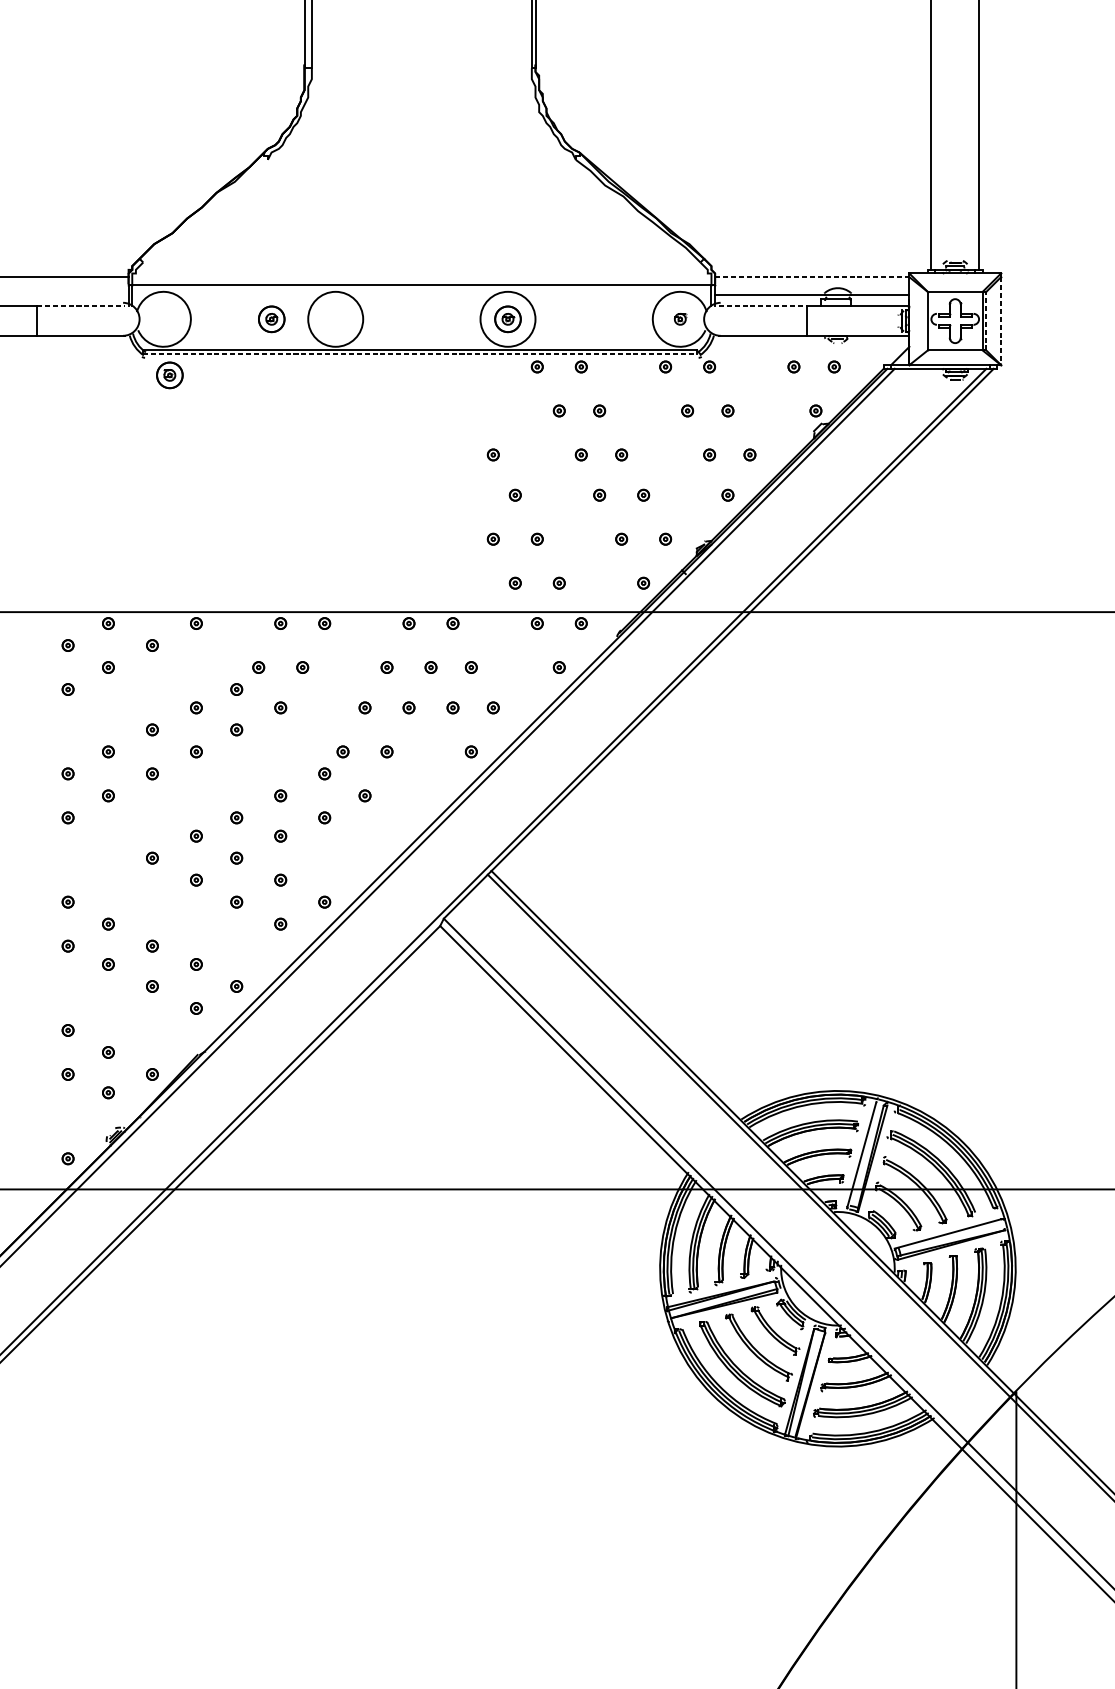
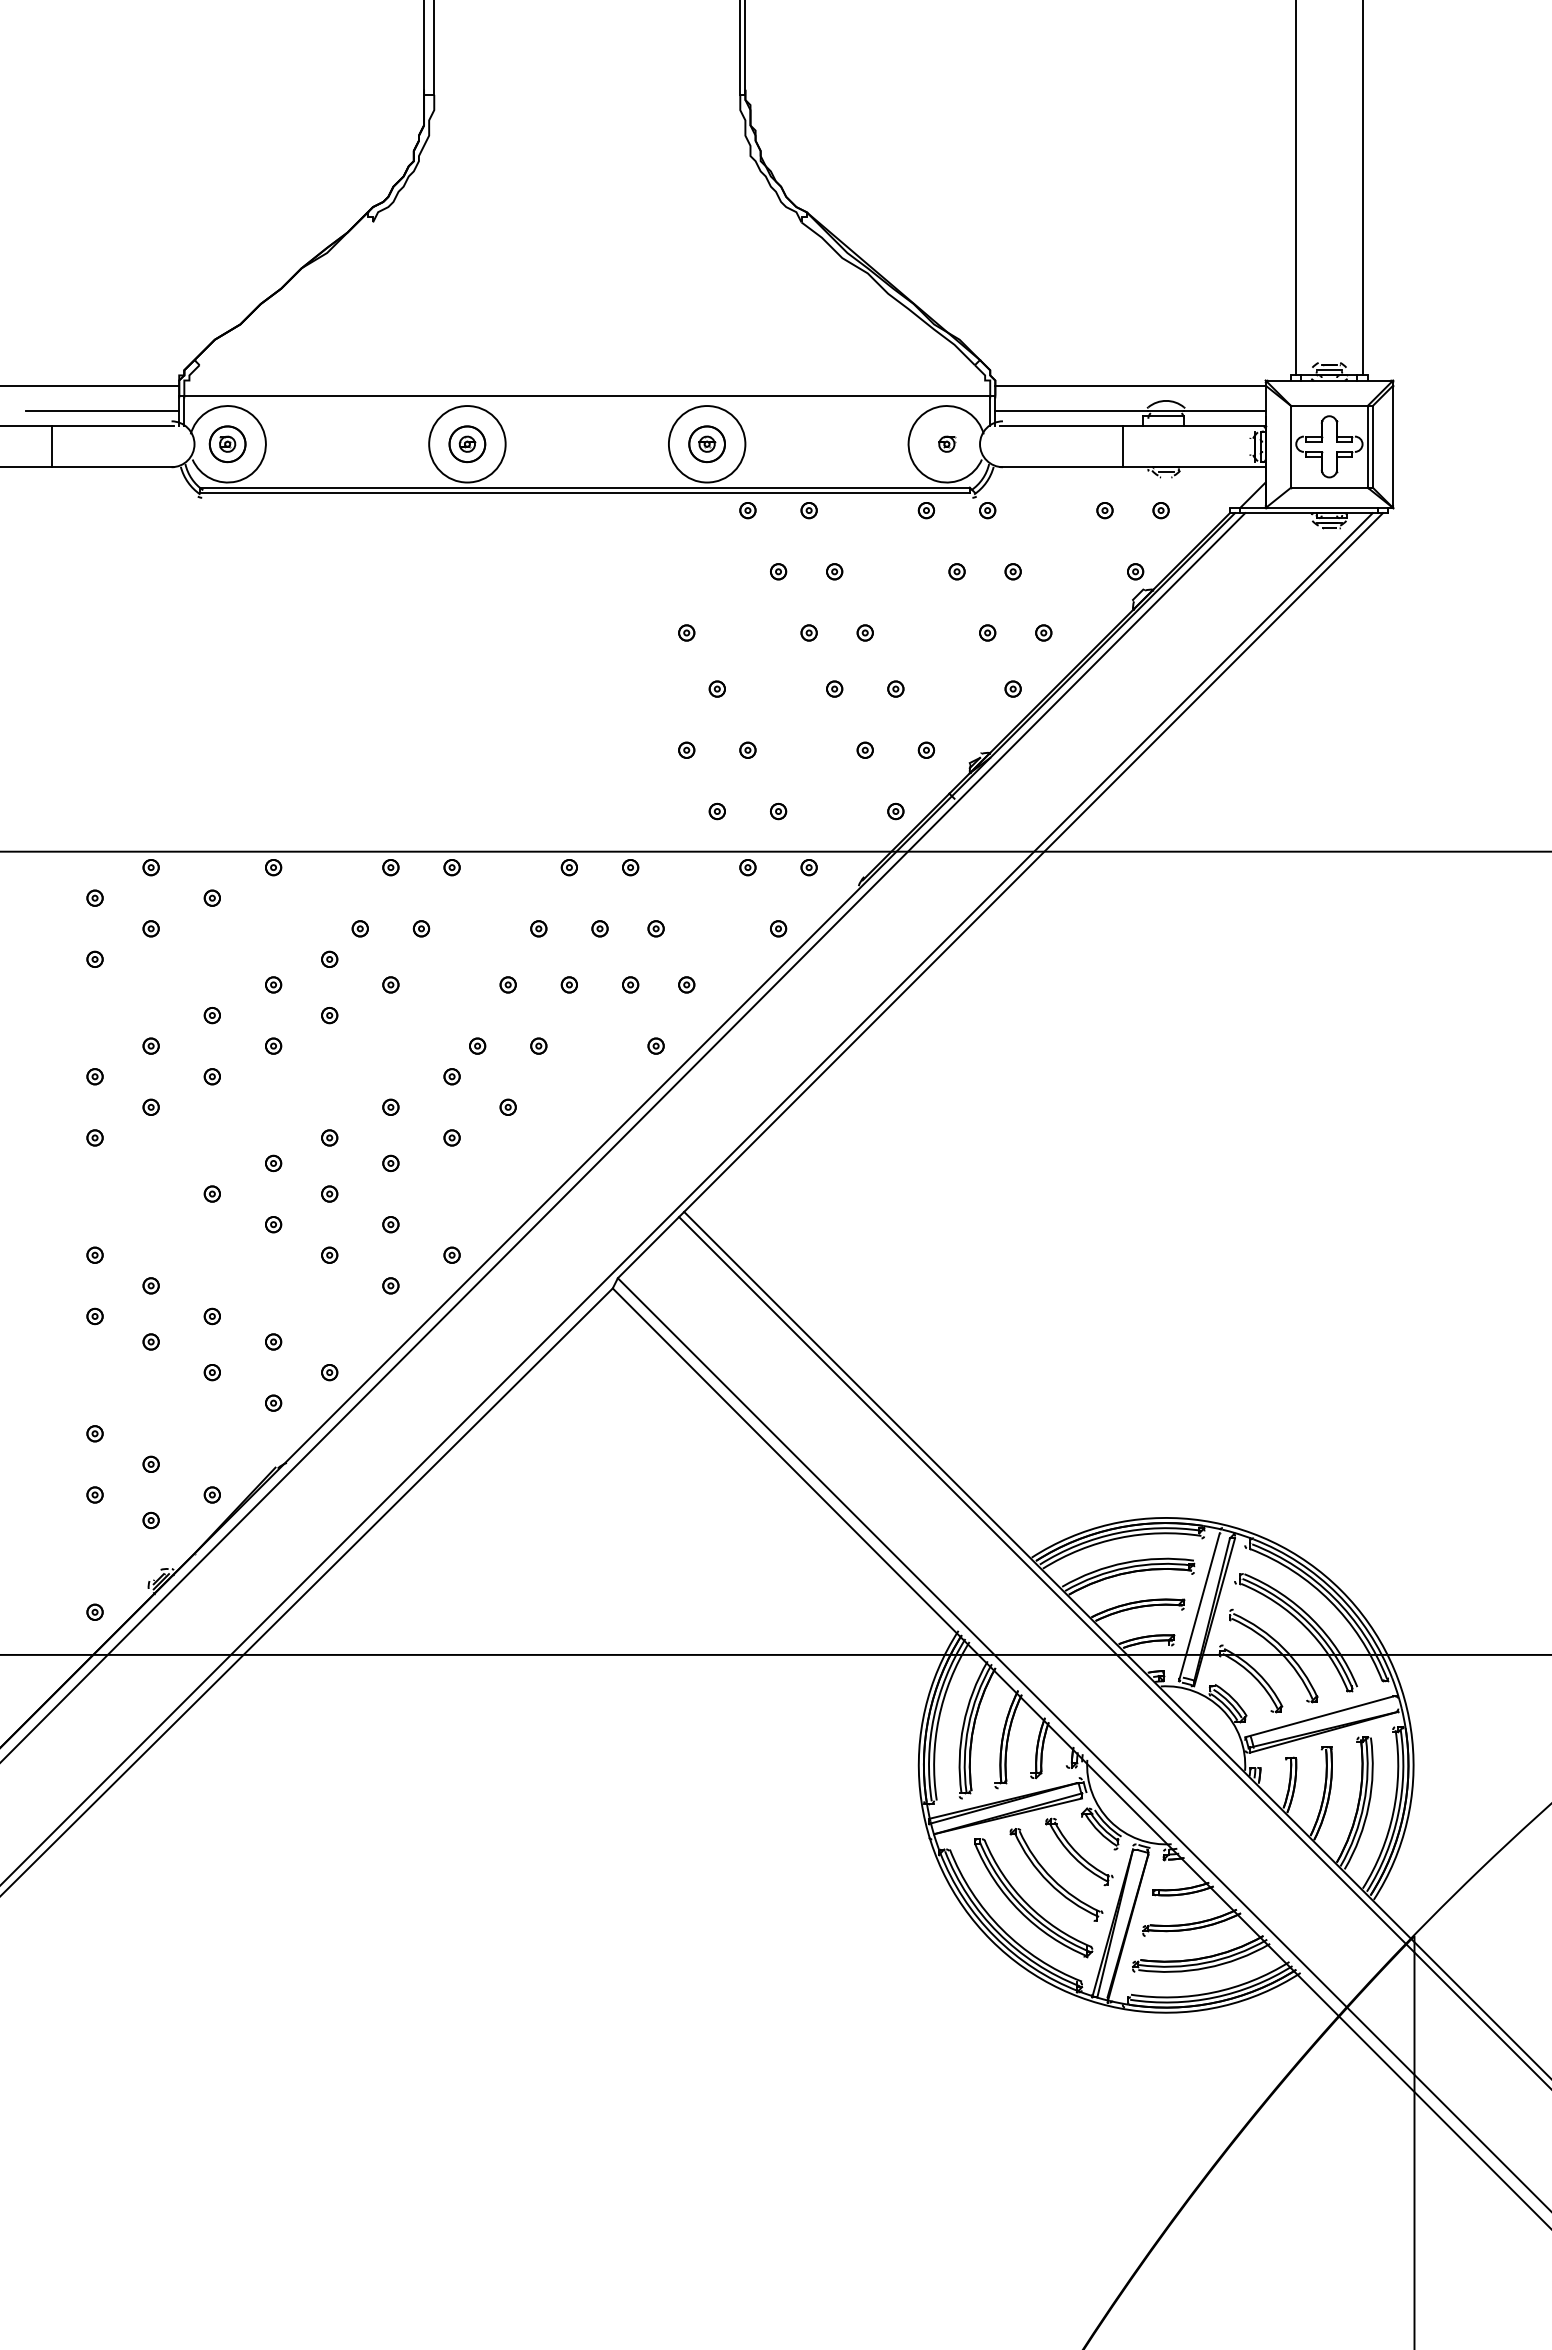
line: (812, 277) -> (1130, 385), dashed -> solid
line: (73, 295) -> (102, 411), added
line: (81, 306) -> (113, 426), dashed -> solid
line: (763, 306) -> (1062, 426), dashed -> solid
part: (271, 319) -> (467, 444), moved
line: (986, 320) -> (1372, 446), dashed -> solid
line: (1001, 321) -> (1393, 447), dashed -> solid
line: (420, 353) -> (585, 492), dashed -> solid
part: (169, 375) -> (227, 444), moved

